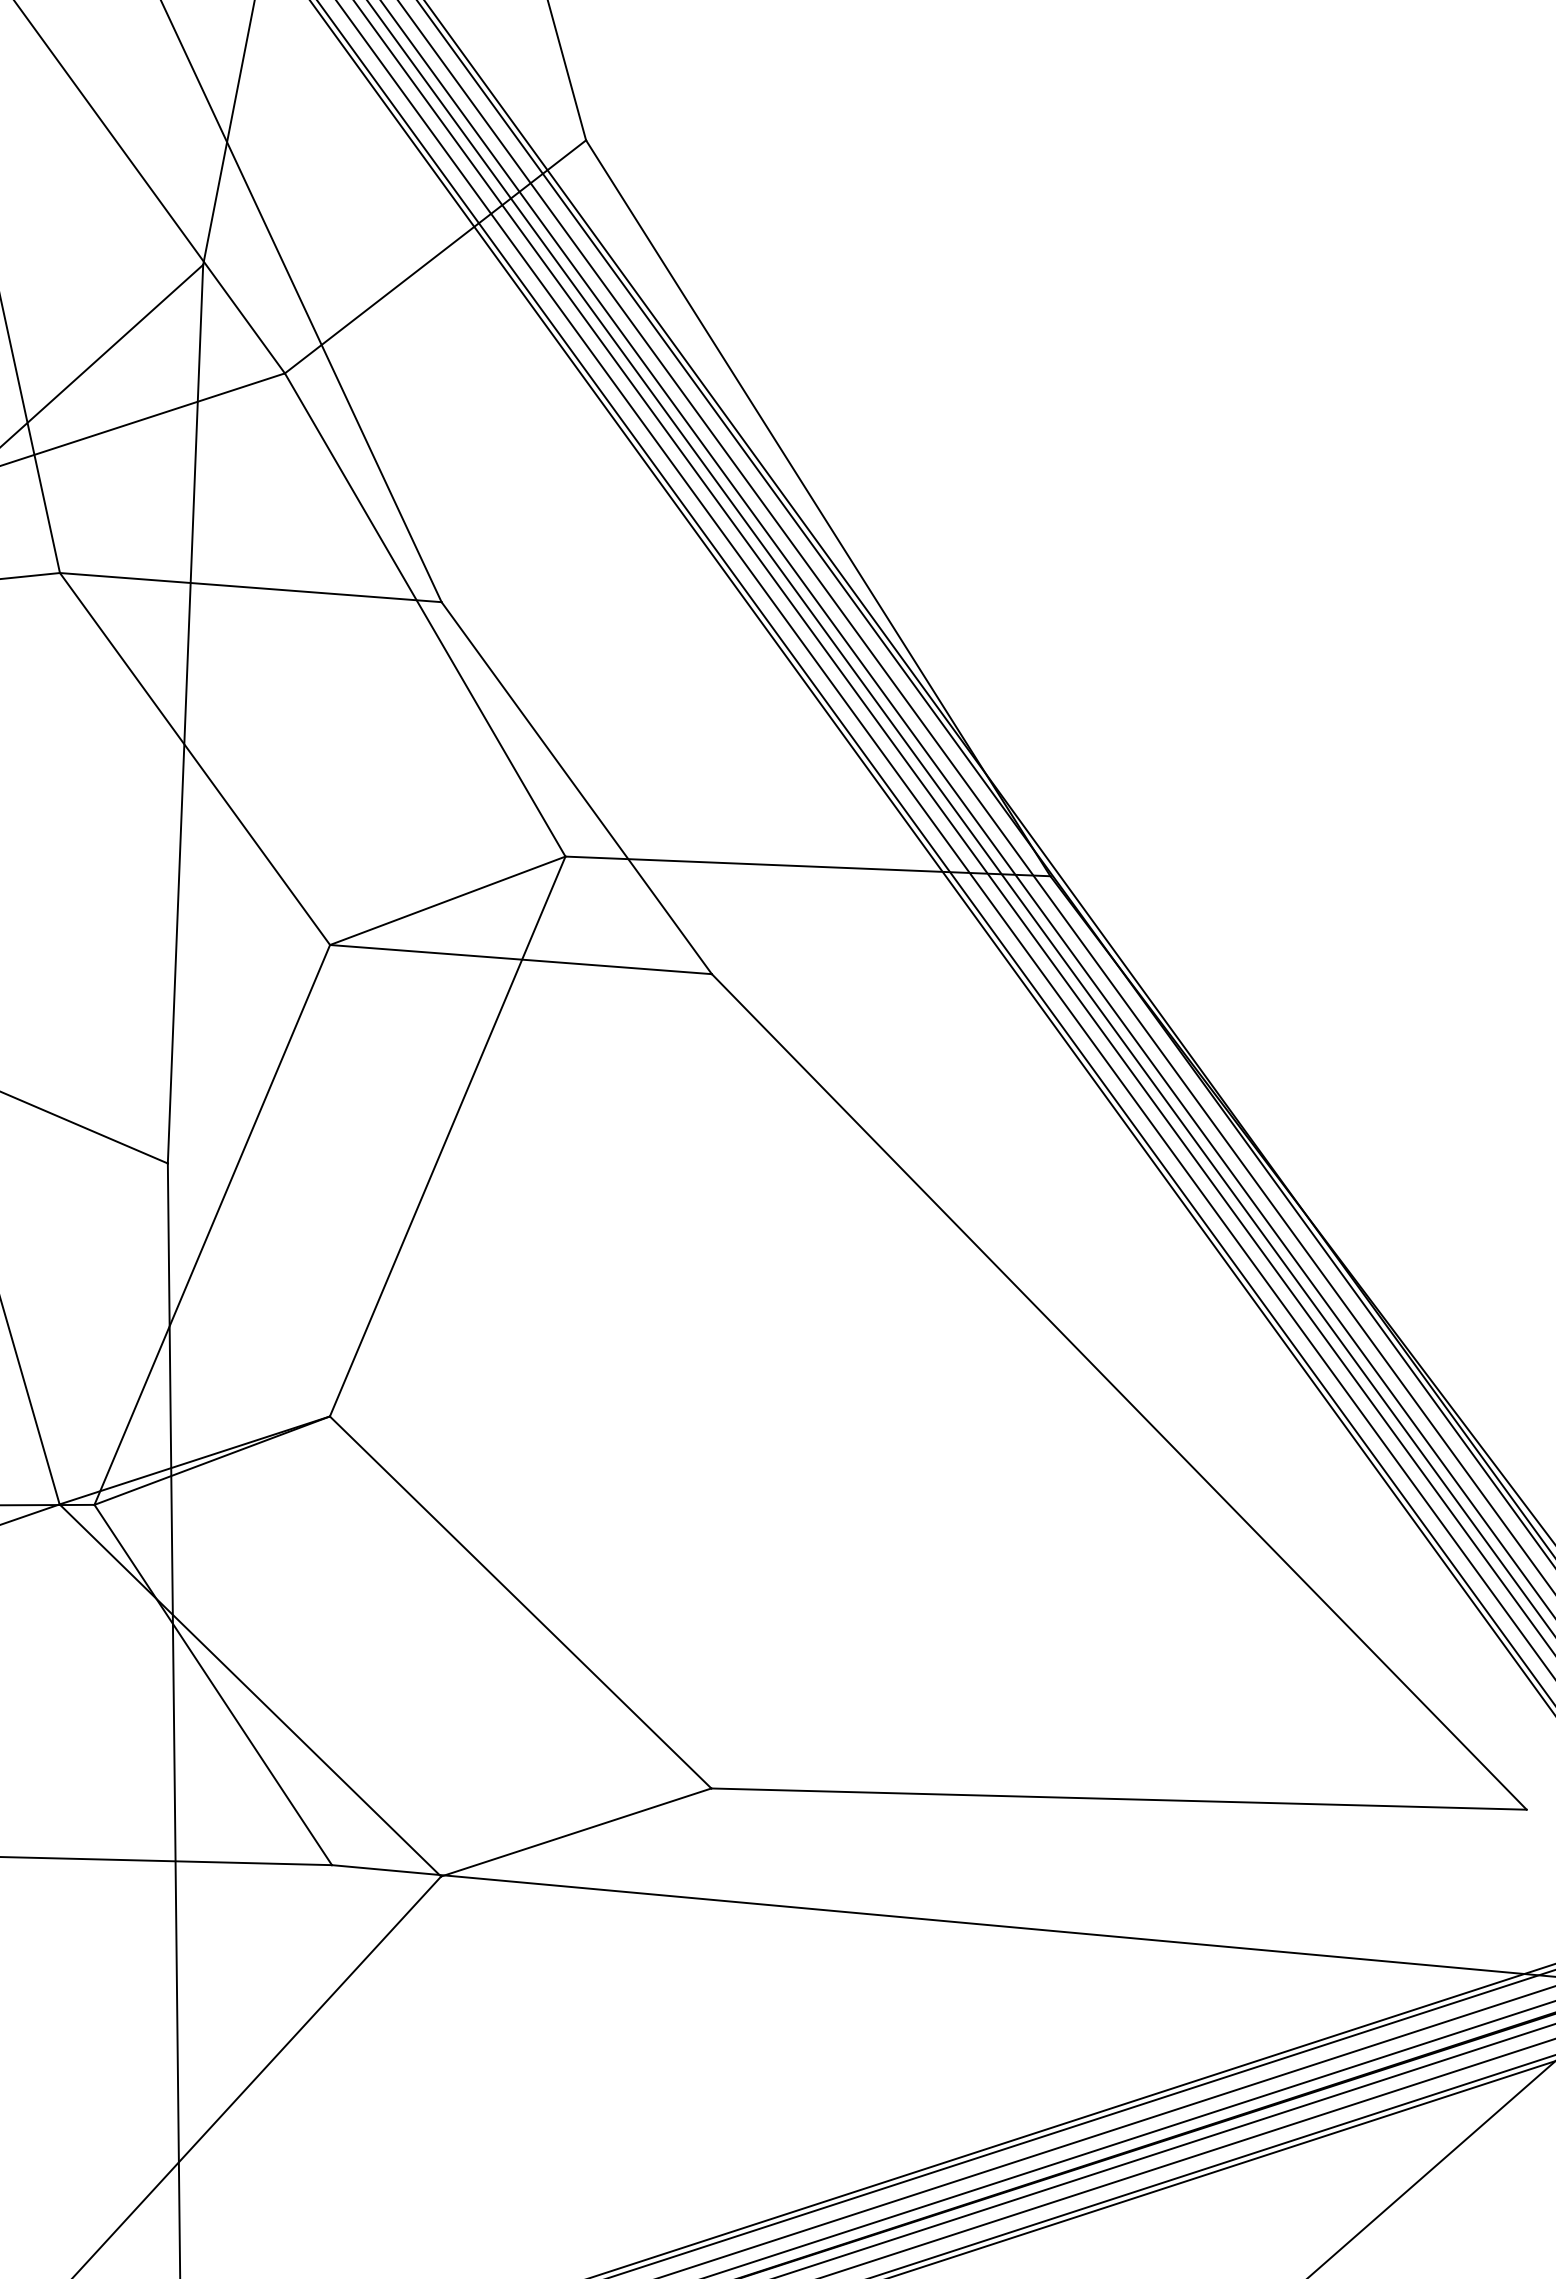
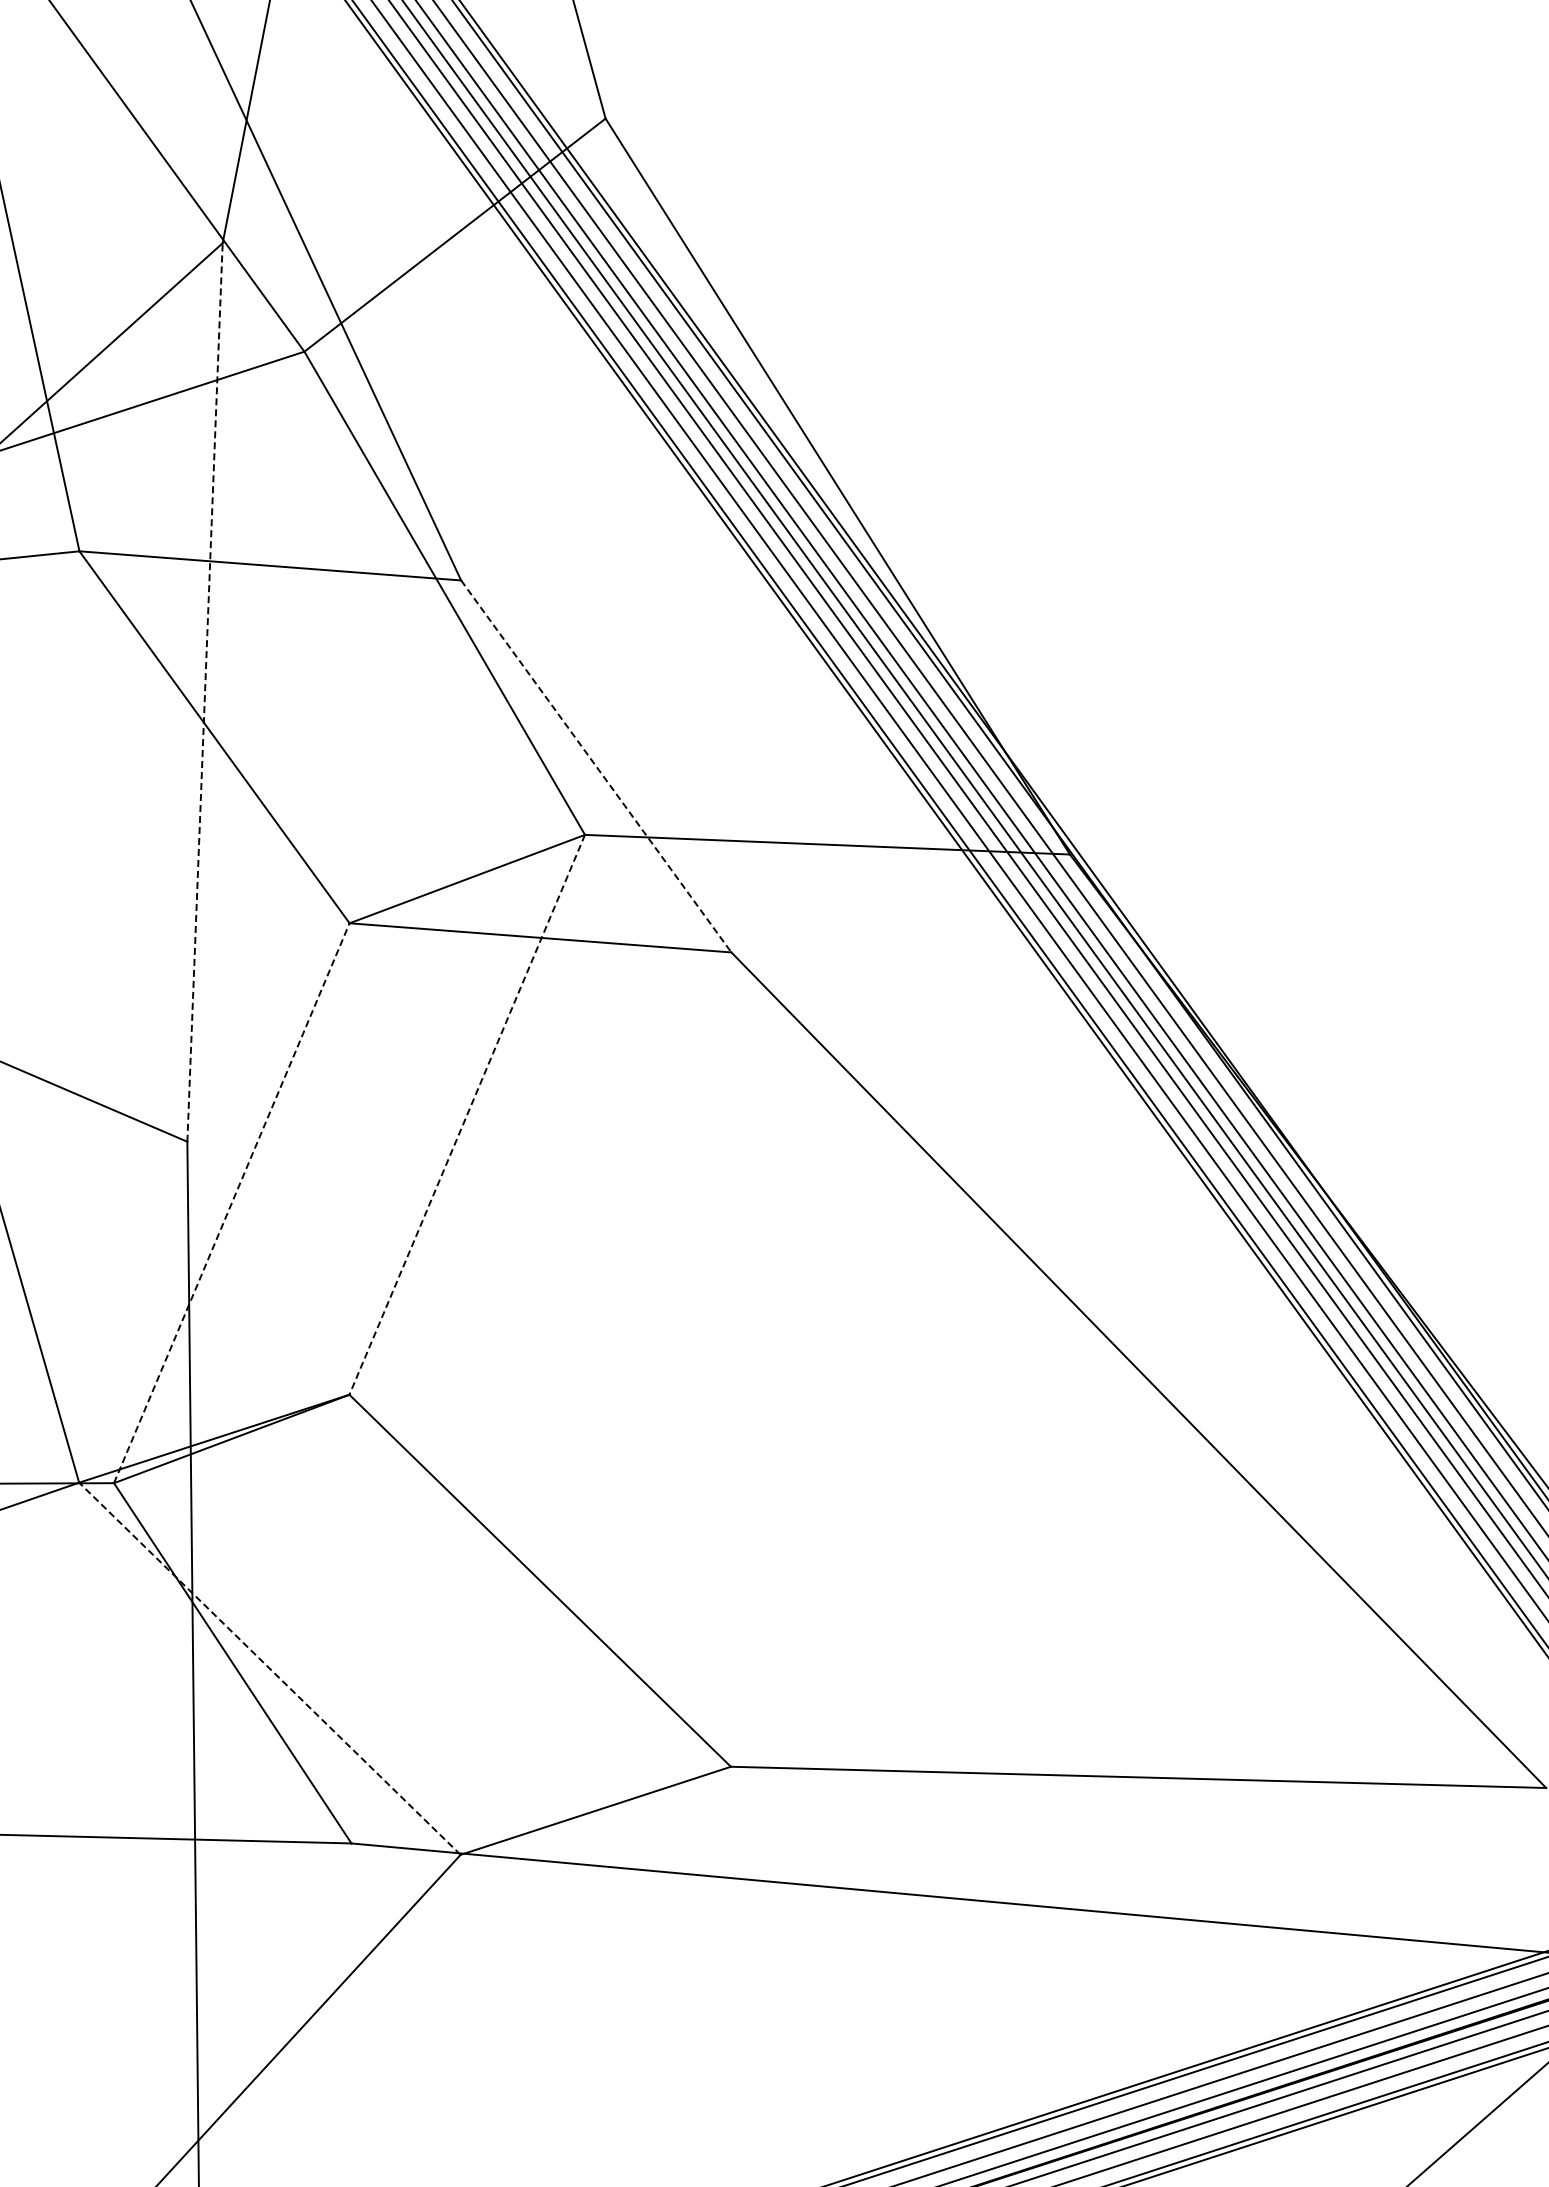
line: (185, 714) -> (205, 692), solid -> dashed
line: (576, 788) -> (596, 766), solid -> dashed
line: (447, 1136) -> (467, 1114), solid -> dashed
line: (212, 1224) -> (232, 1202), solid -> dashed
line: (250, 1690) -> (270, 1668), solid -> dashed

